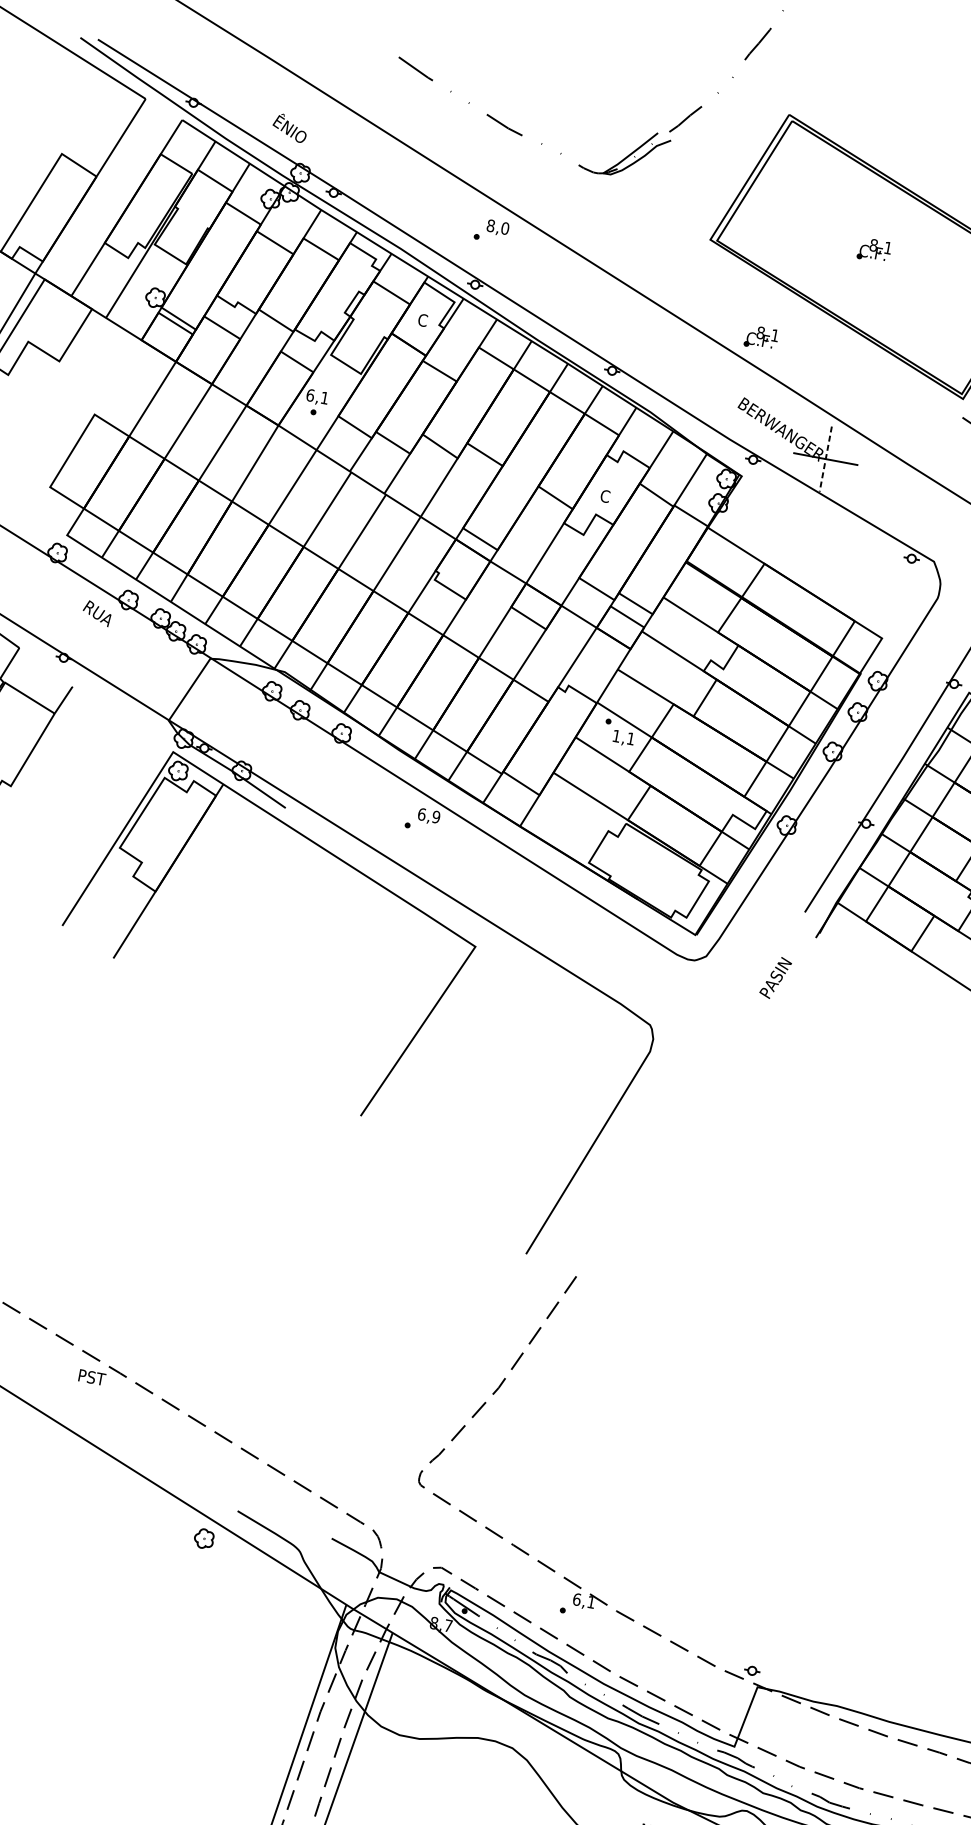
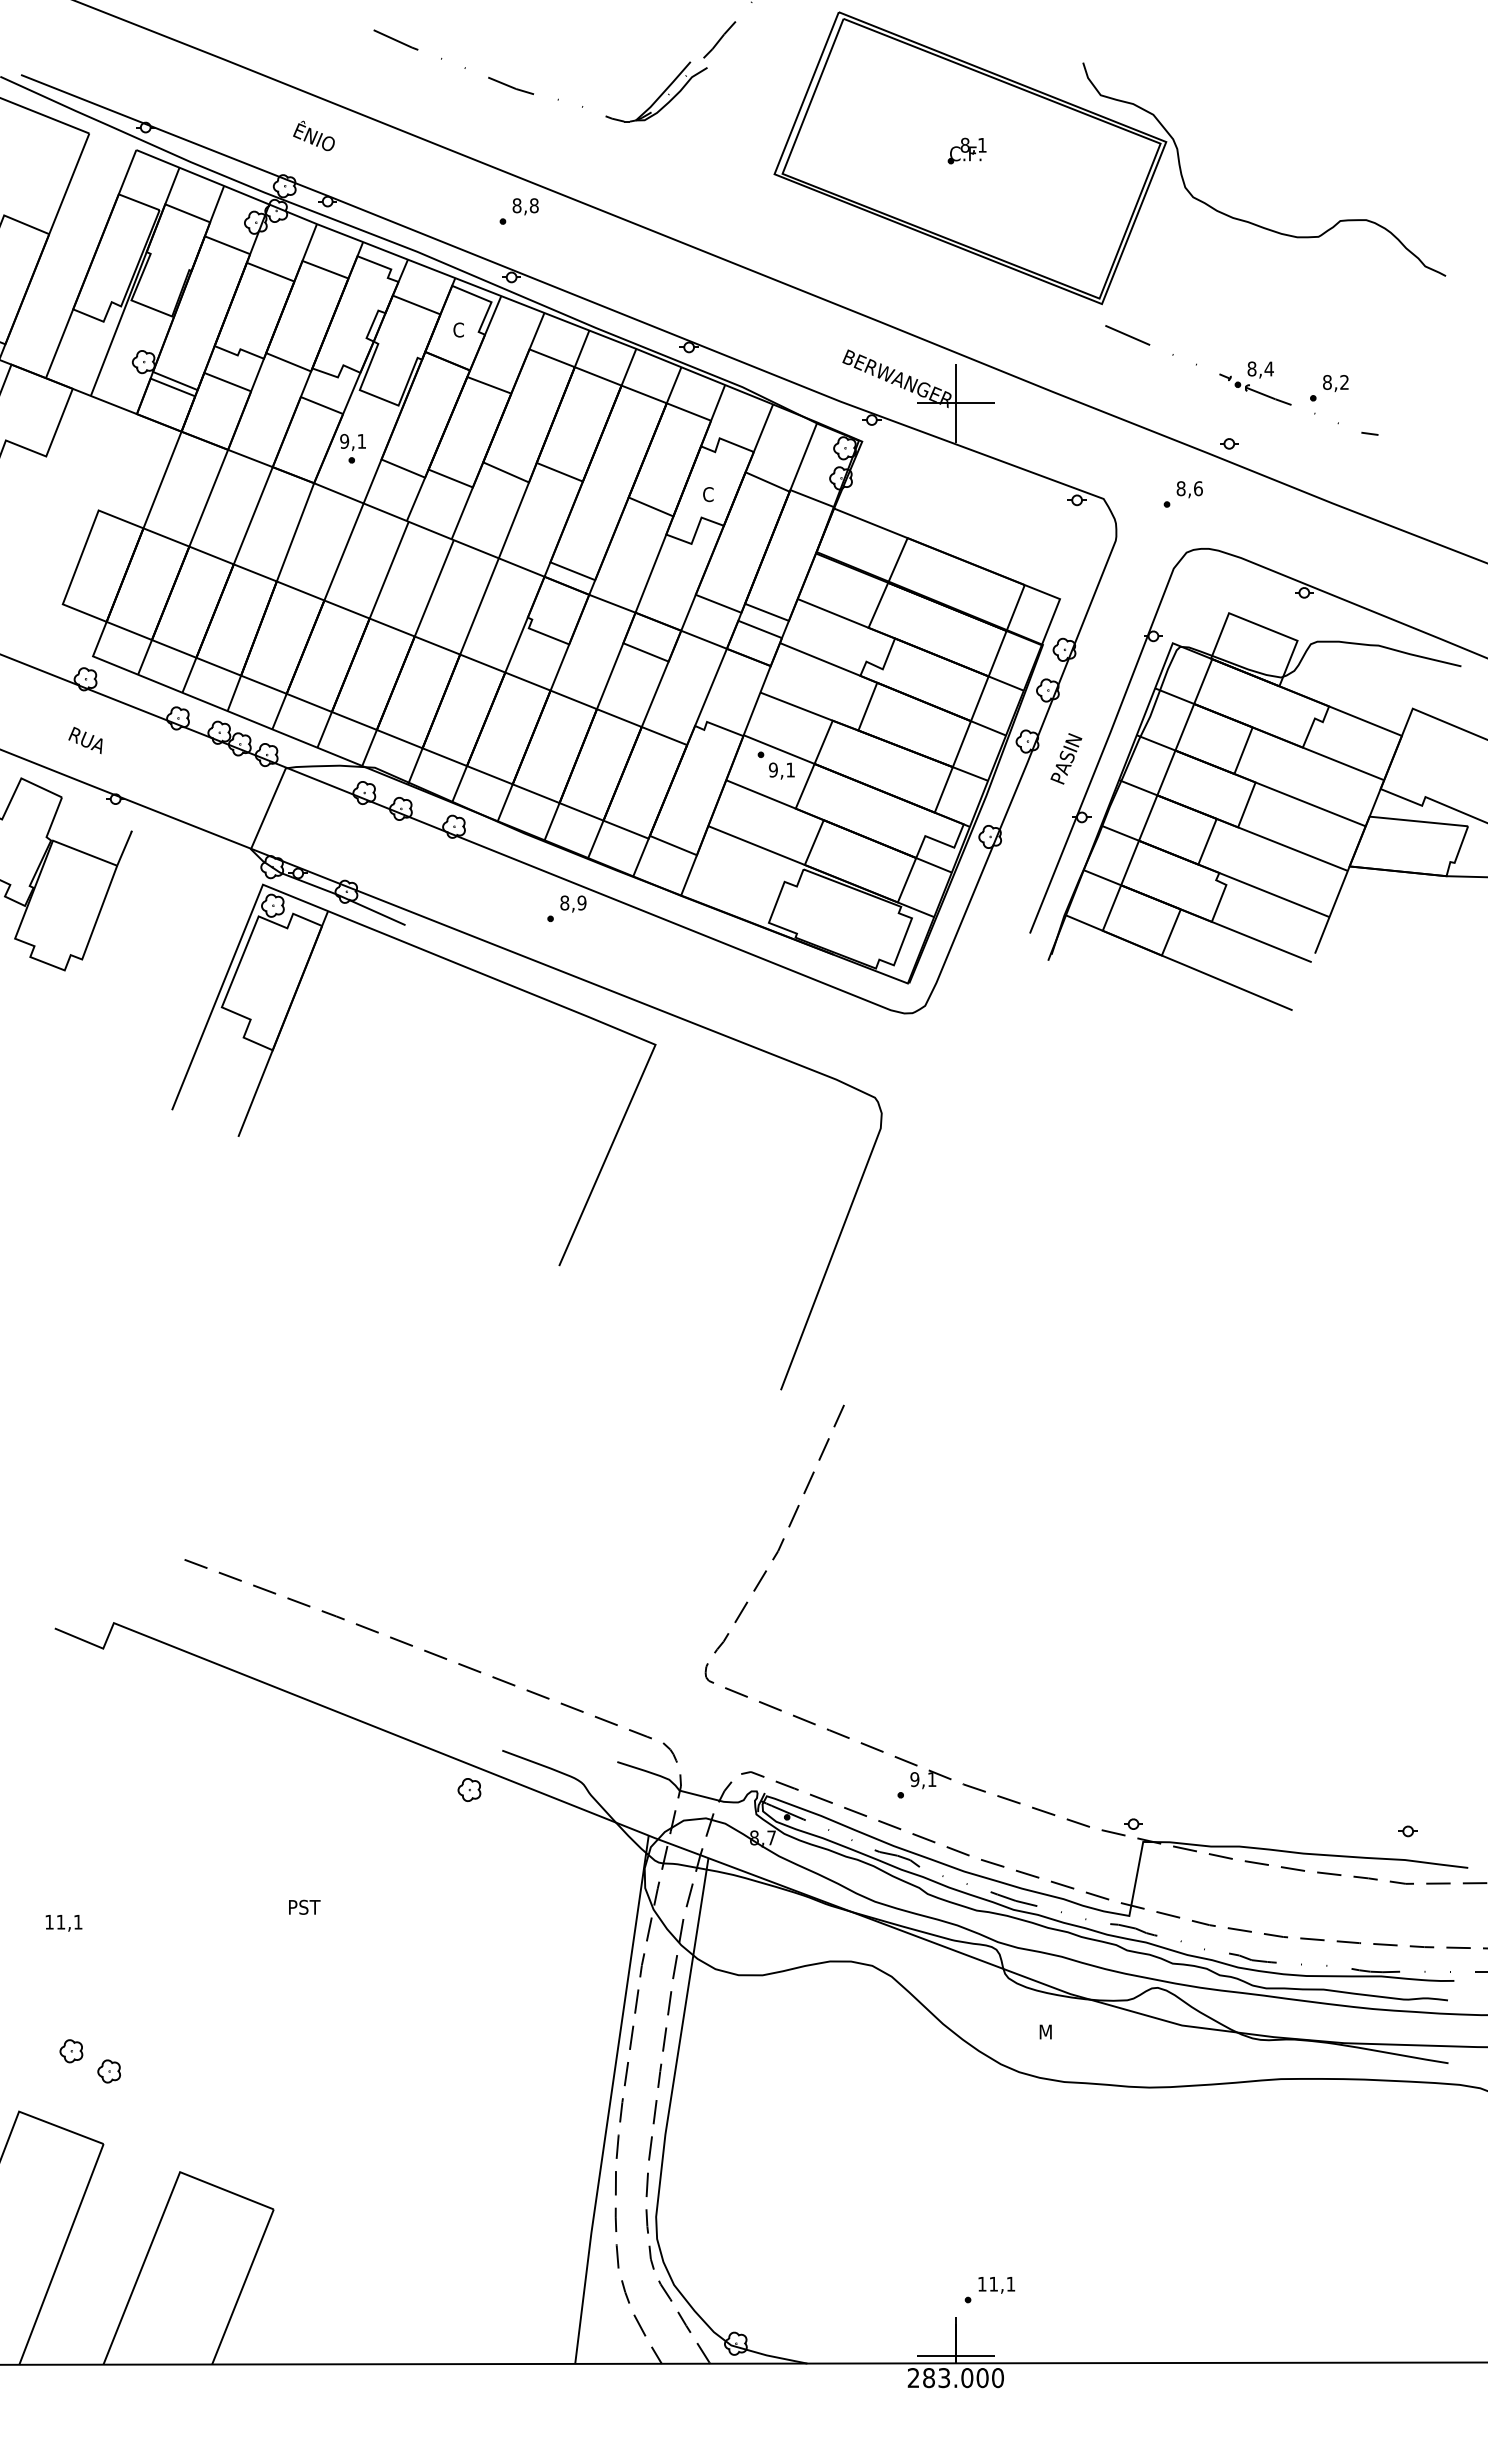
text: (289, 127) -> (313, 135), moved
text: (504, 228) -> (533, 205), 8,0 -> 8,8
part: (761, 337) -> (854, 276), removed
text: (310, 395) -> (344, 441), 6,1 -> 9,1
line: (825, 459) -> (955, 403), dashed -> solid
text: (97, 613) -> (85, 740), moved
text: (615, 735) -> (772, 769), 1,1 -> 9,1
text: (421, 813) -> (564, 902), 6,9 -> 8,9
text: (775, 977) -> (1066, 758), moved
text: (92, 1376) -> (304, 1906), moved
text: (576, 1599) -> (914, 1779), 6,1 -> 9,1

